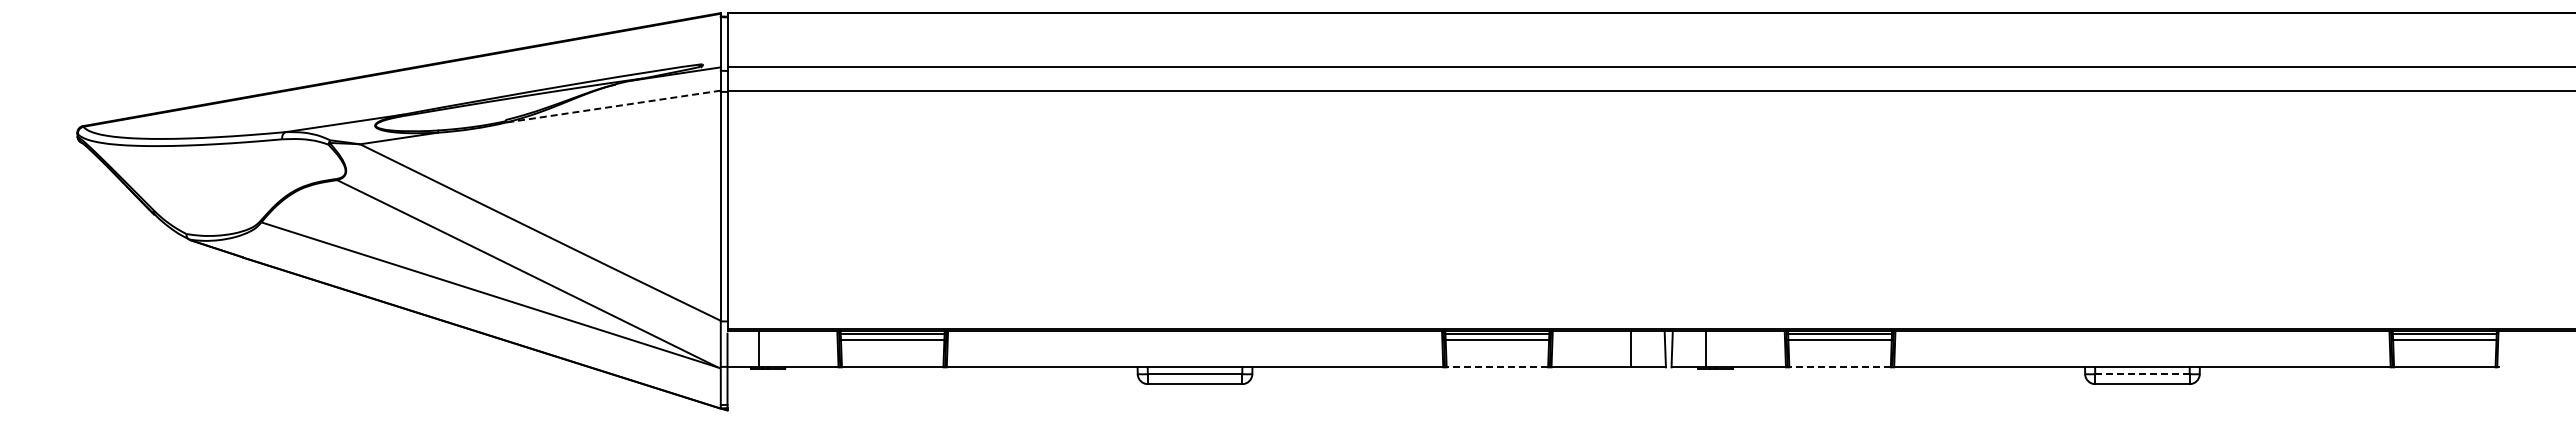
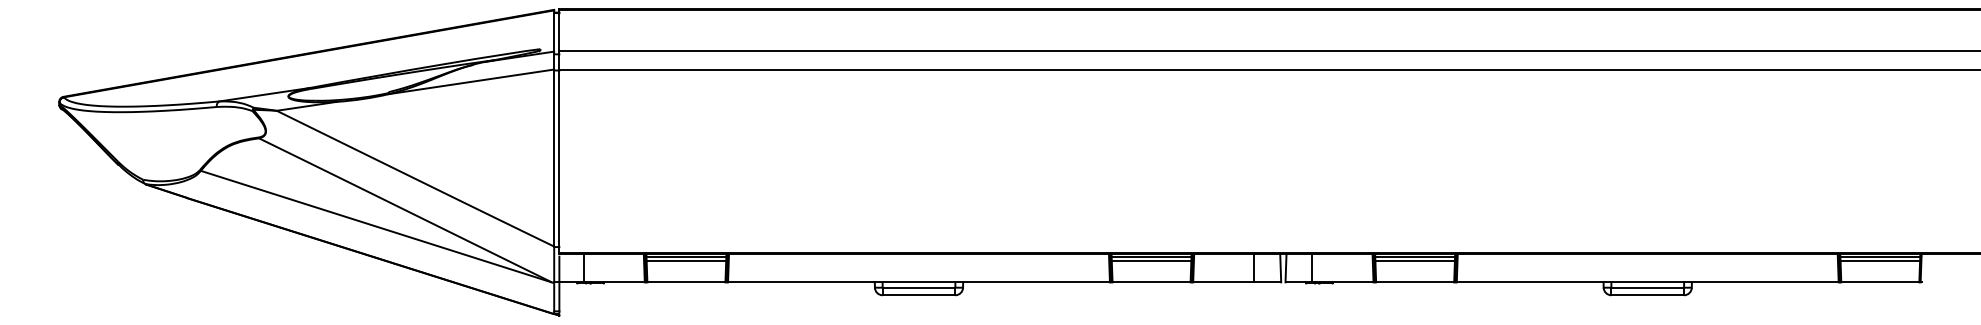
line: (613, 106) -> (471, 81), dashed -> solid
line: (1497, 367) -> (1151, 282), dashed -> solid
line: (1840, 367) -> (1415, 282), dashed -> solid
line: (2142, 374) -> (1647, 287), dashed -> solid

